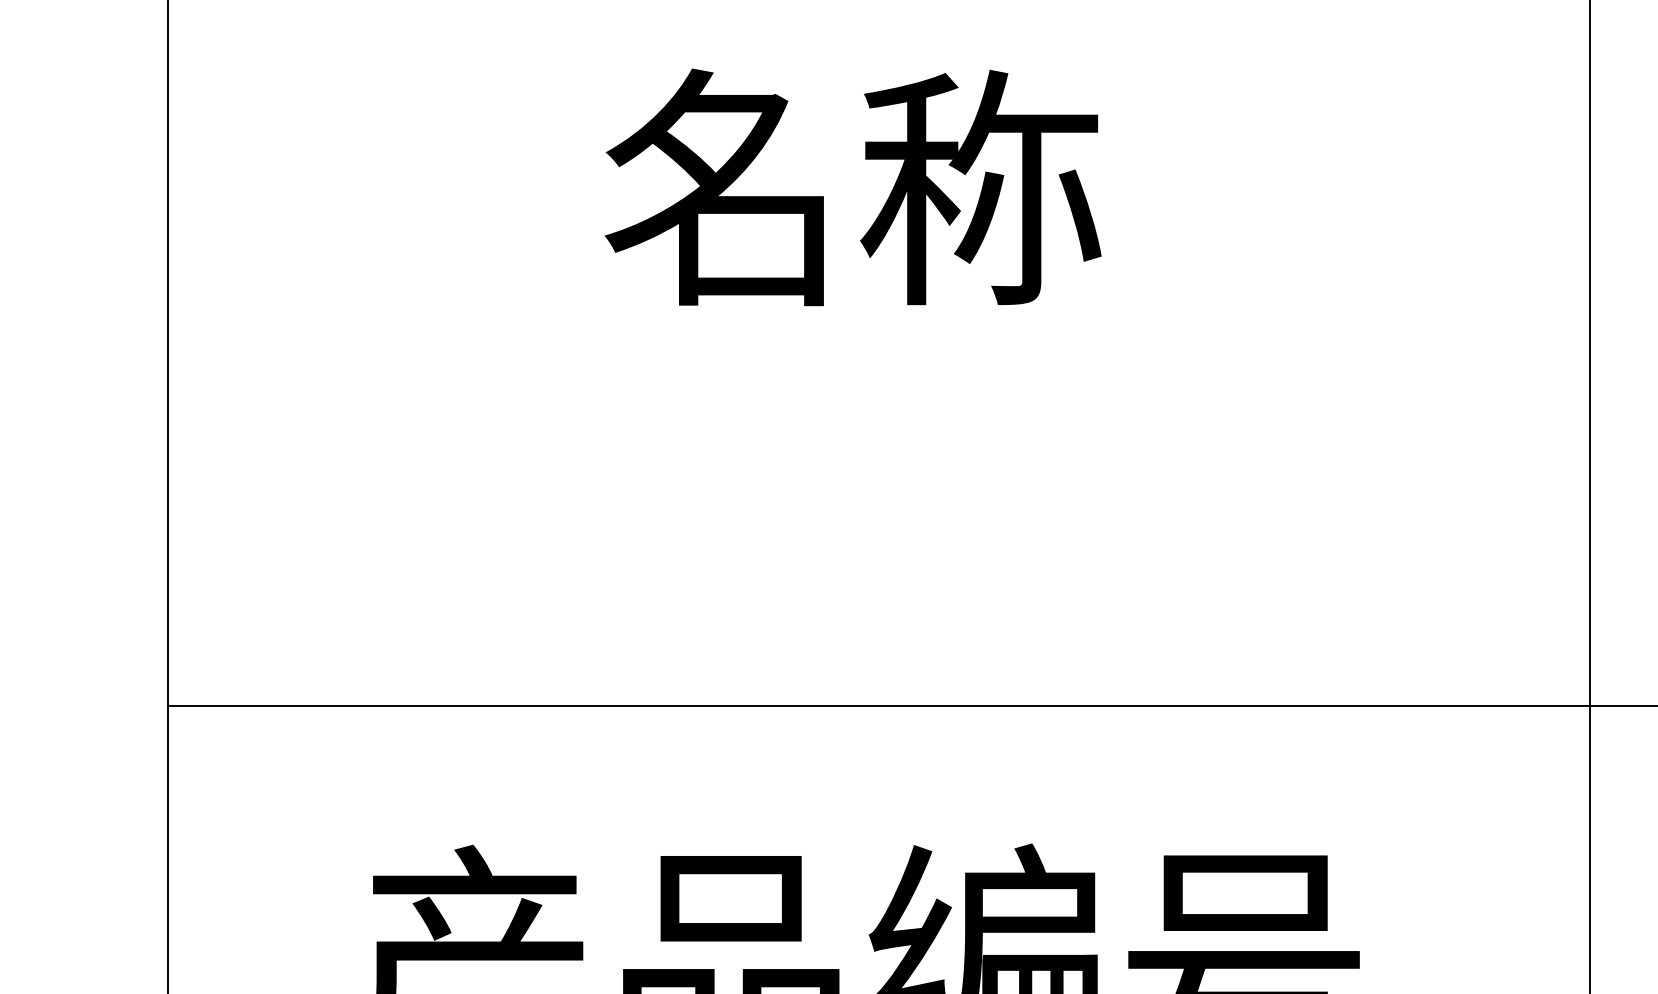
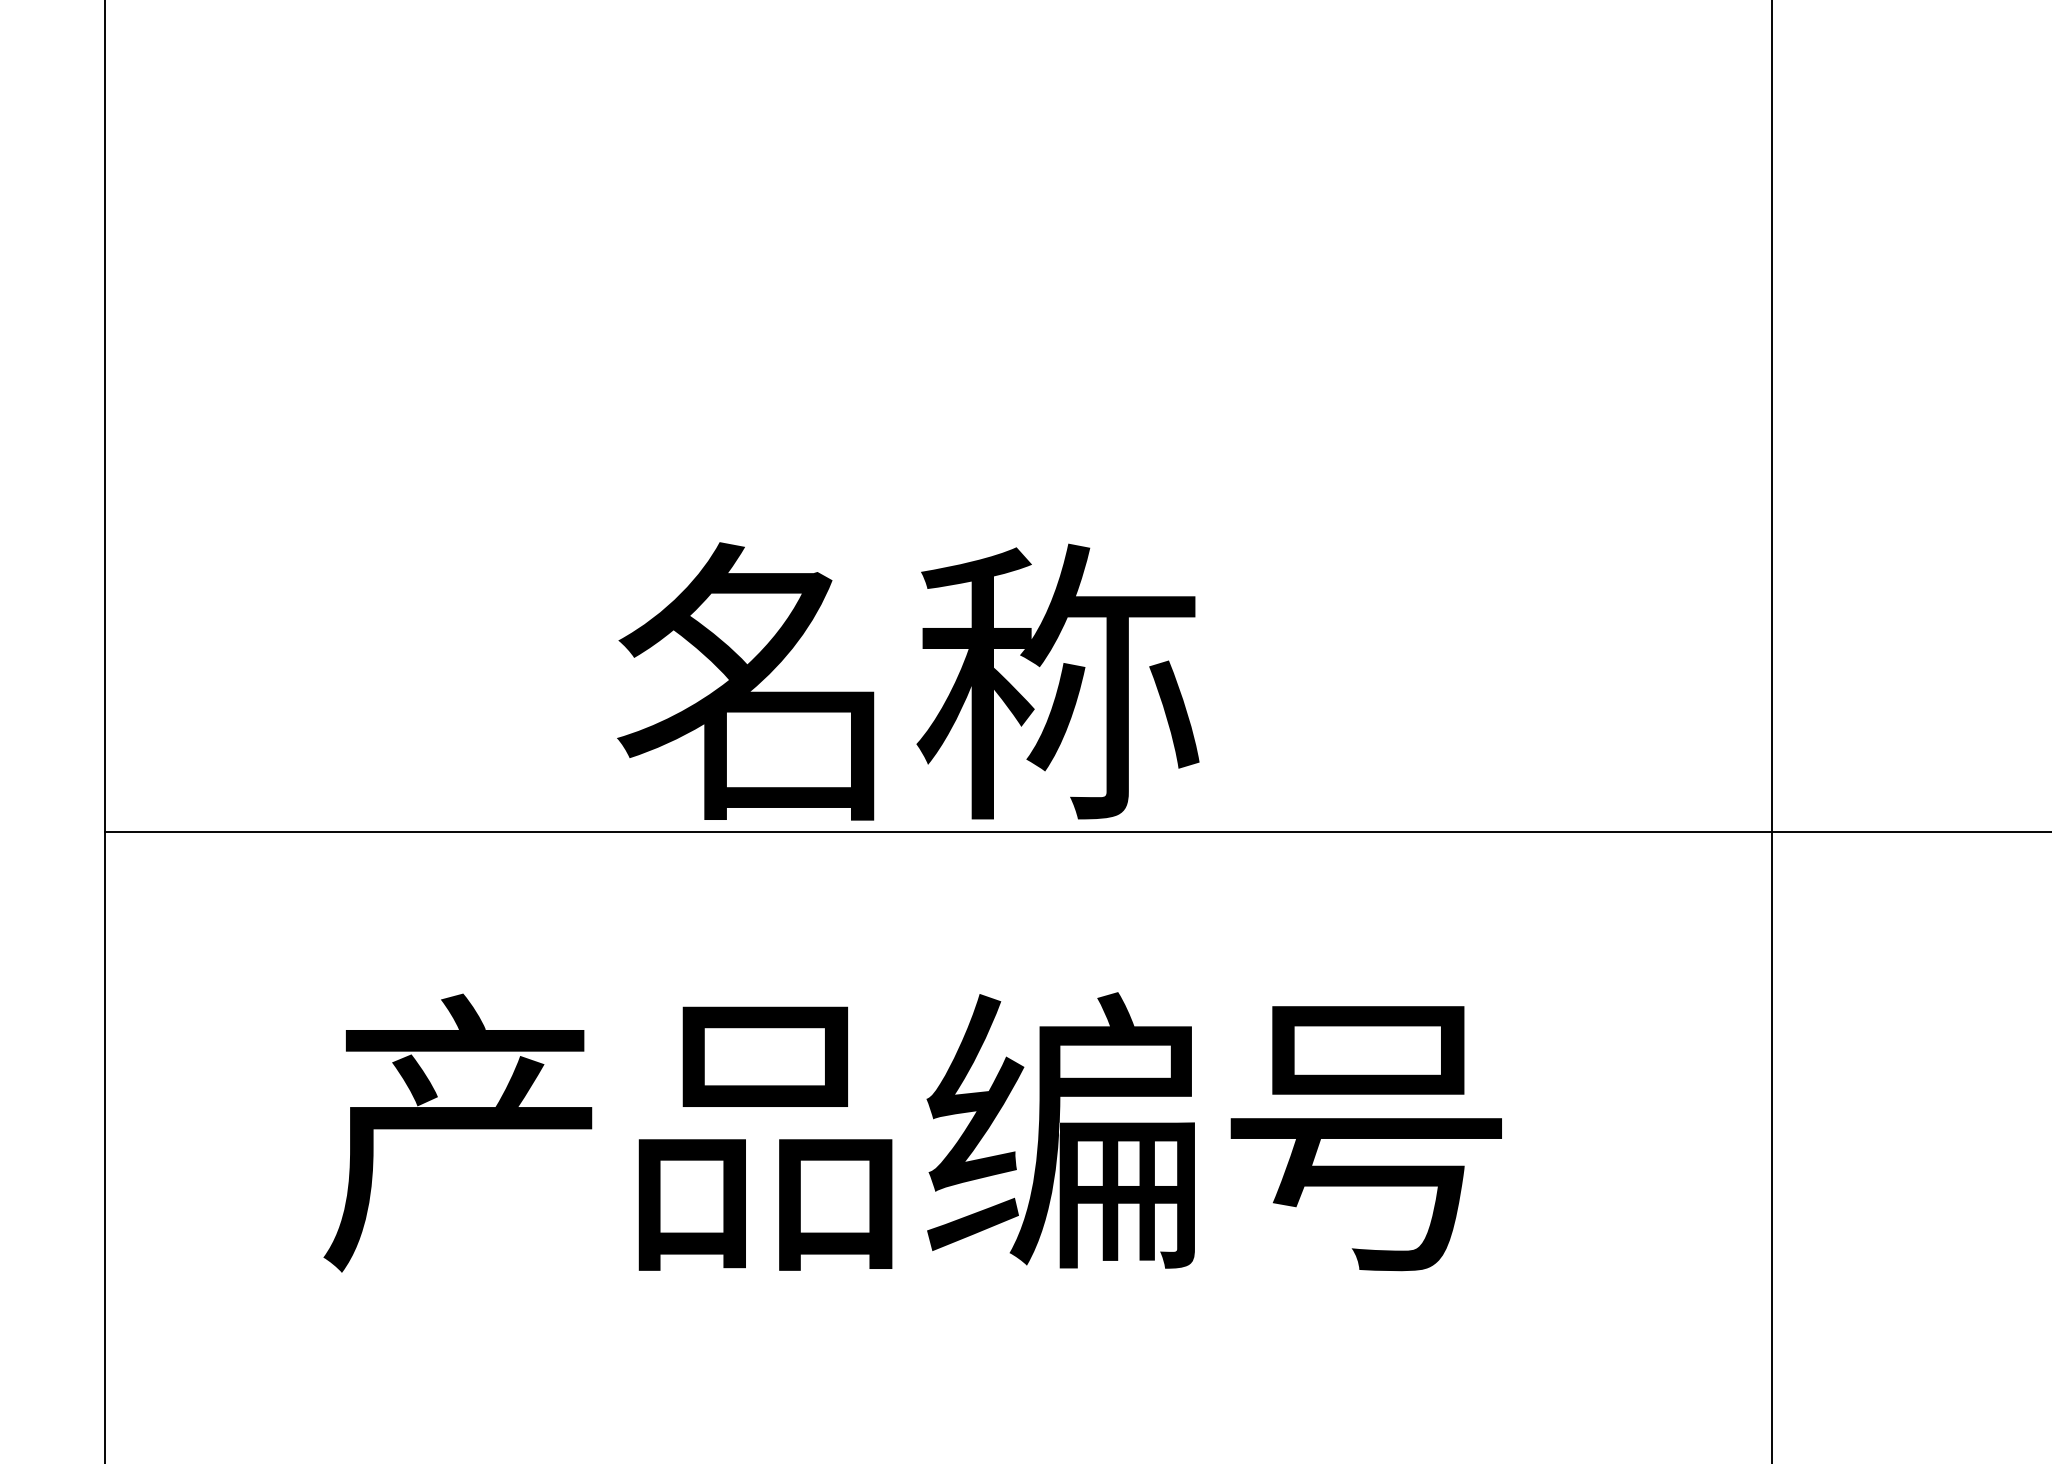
text: (853, 187) -> (908, 681), moved

